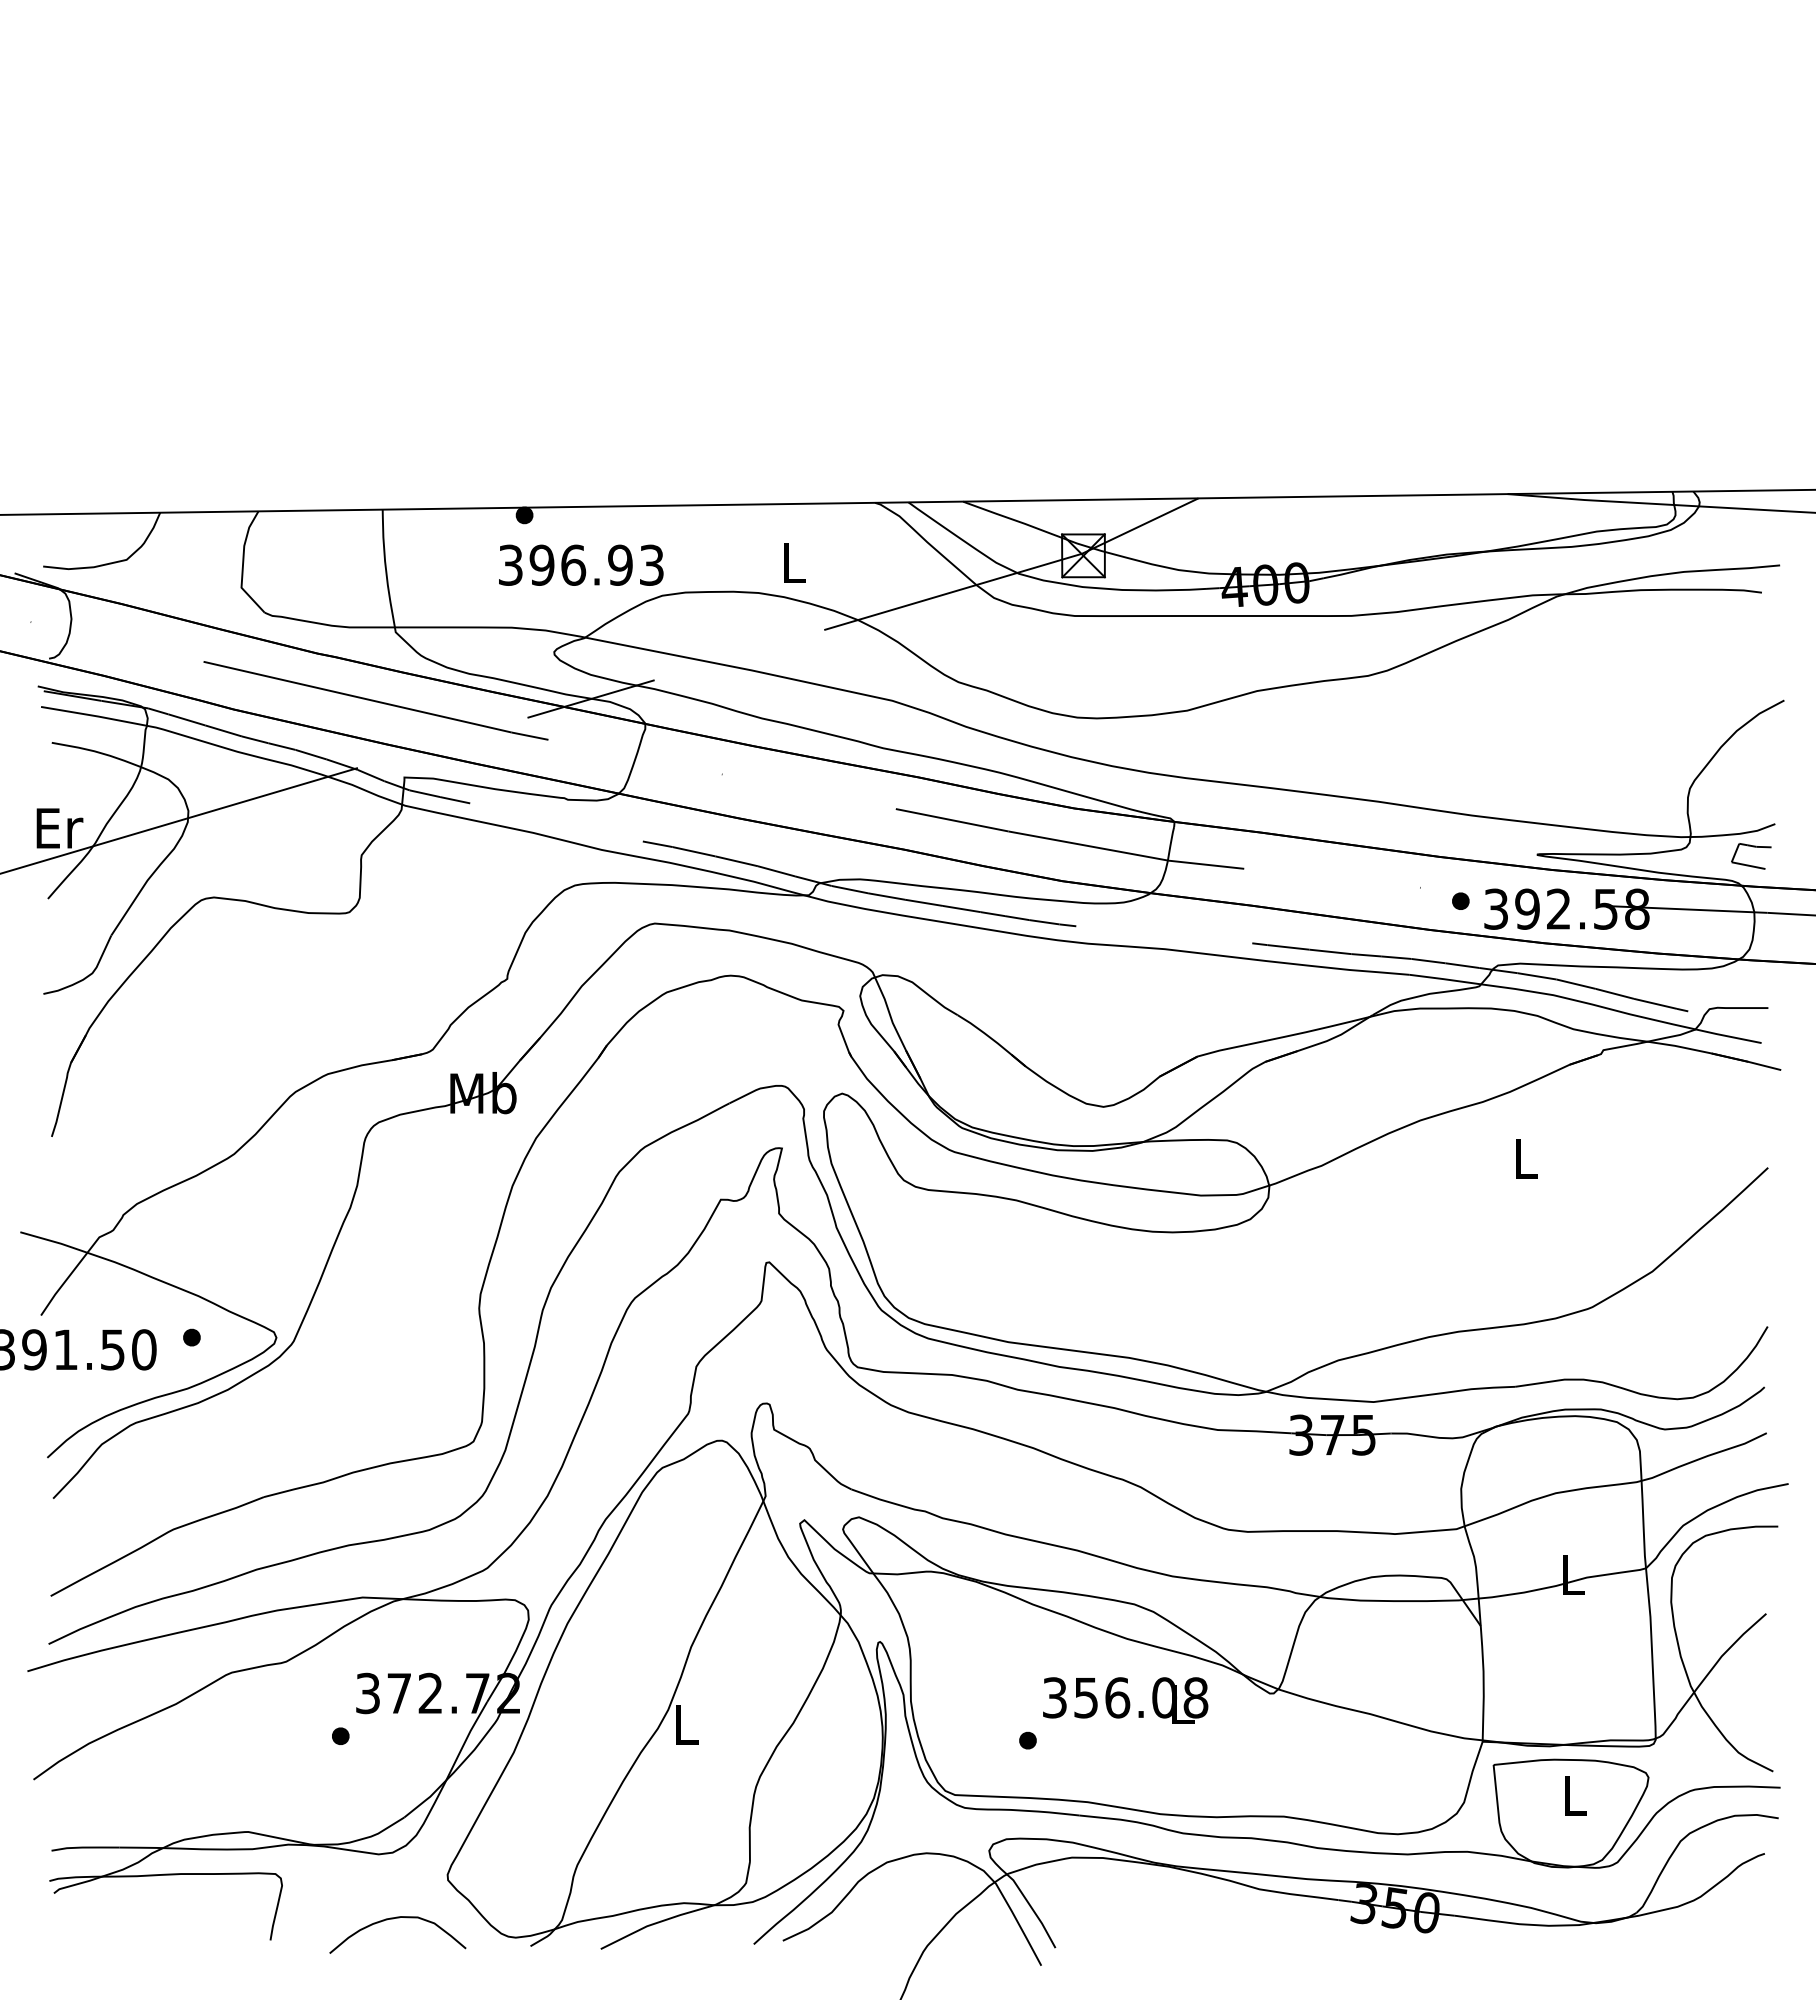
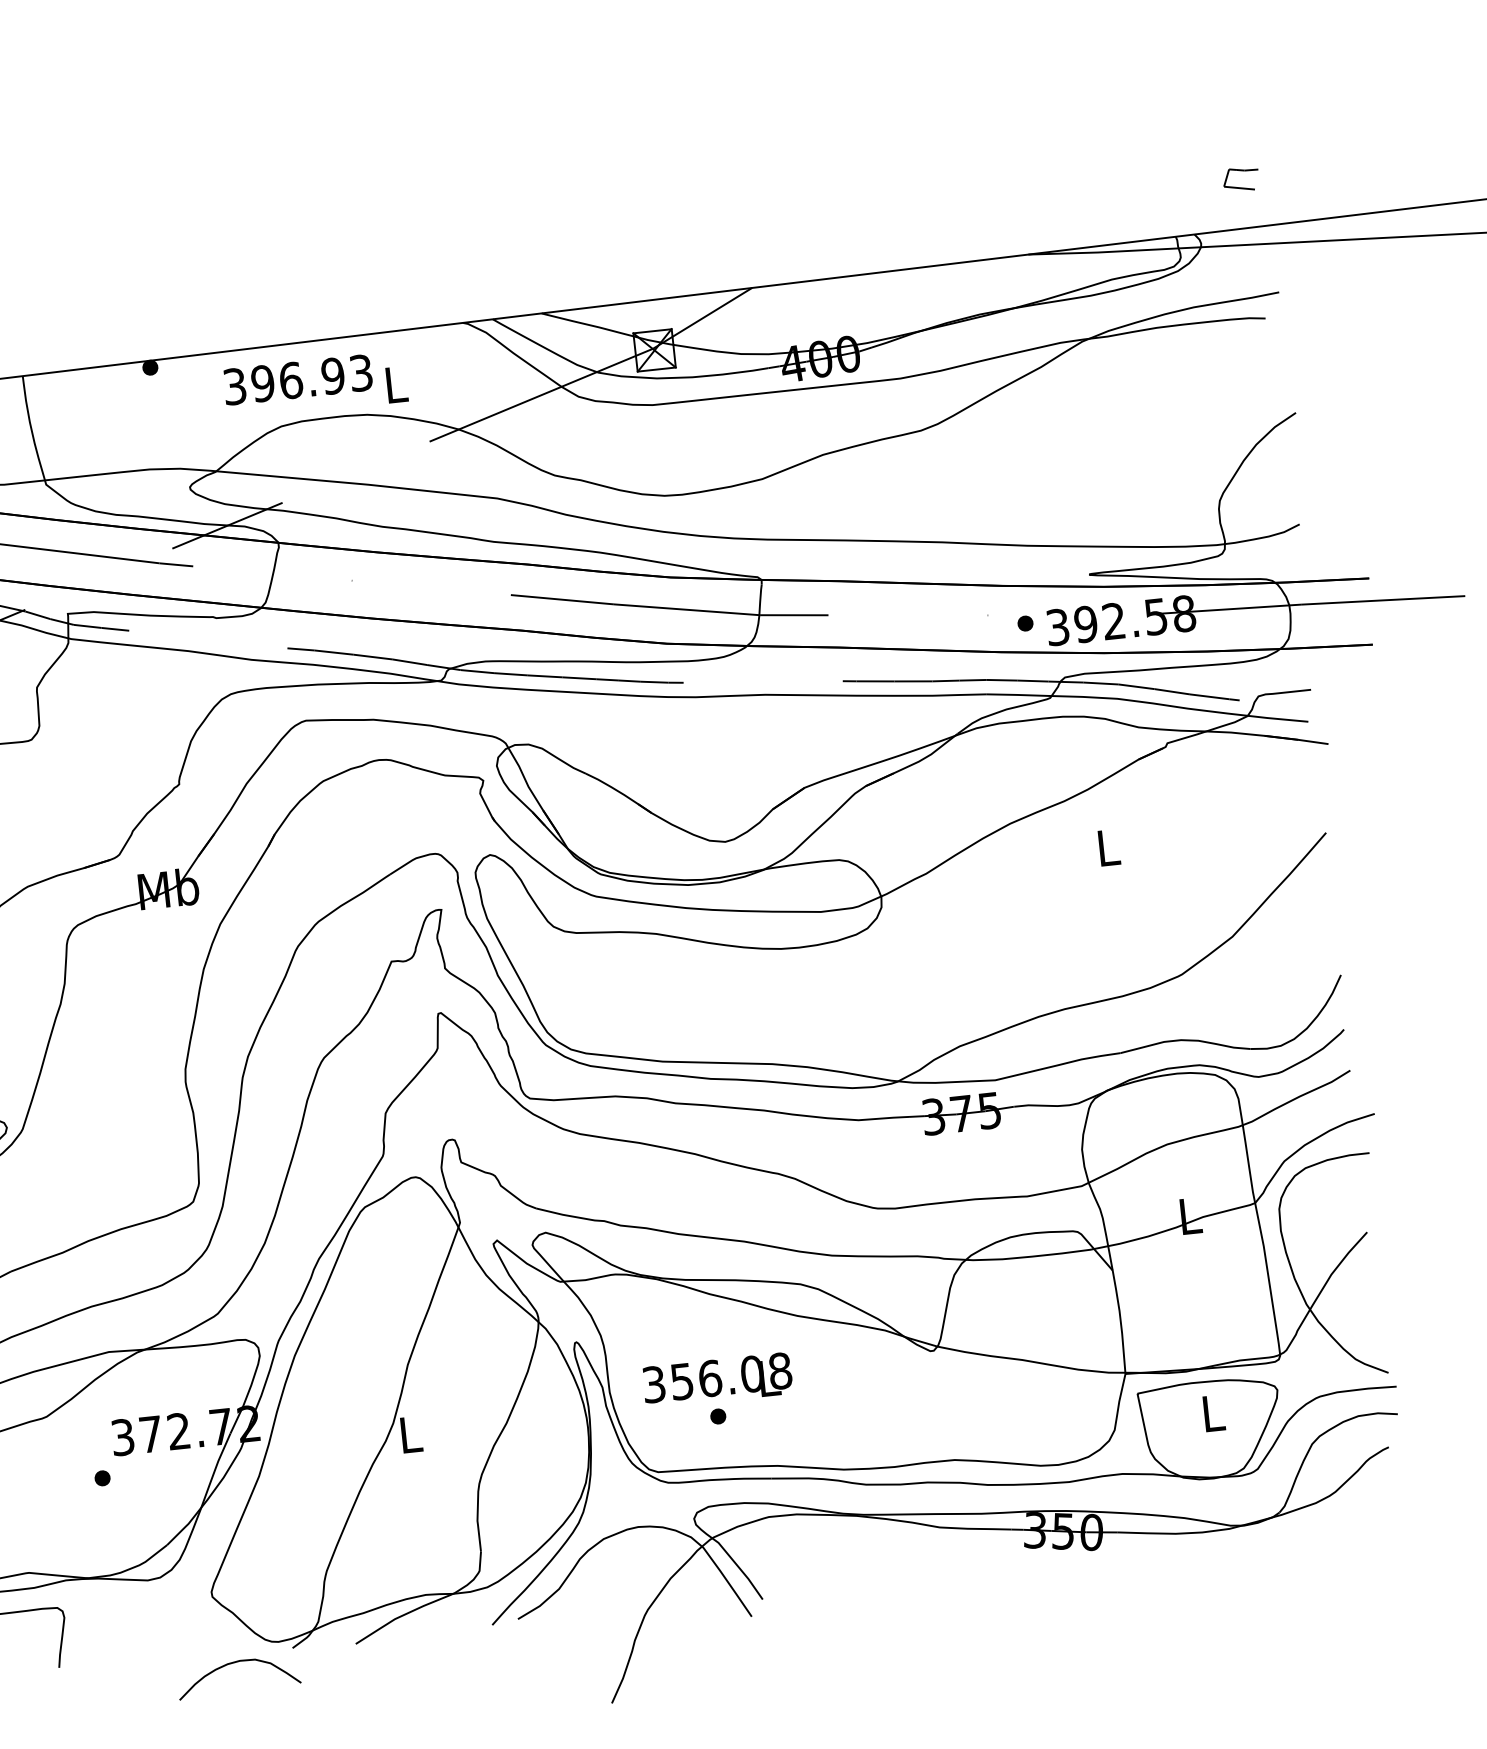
text: (581, 564) -> (298, 379), moved
part: (1749, 864) -> (1240, 187), moved
text: (1125, 1700) -> (717, 1380), moved
curve: (393, 1919) -> (233, 1663), moved

